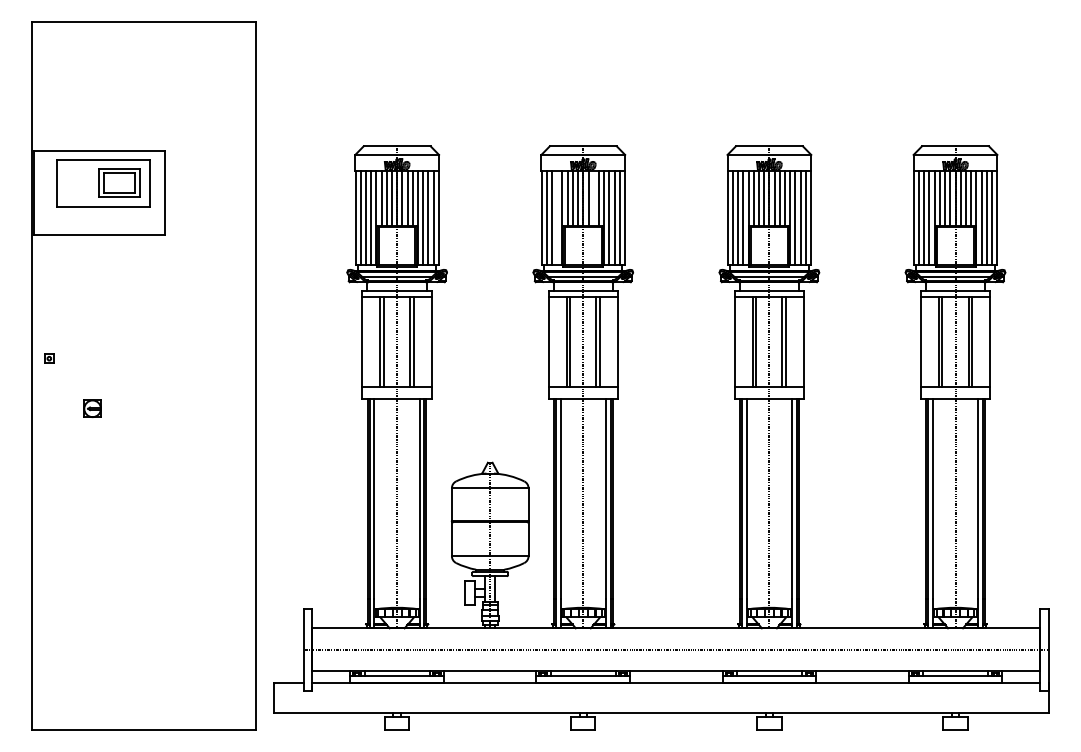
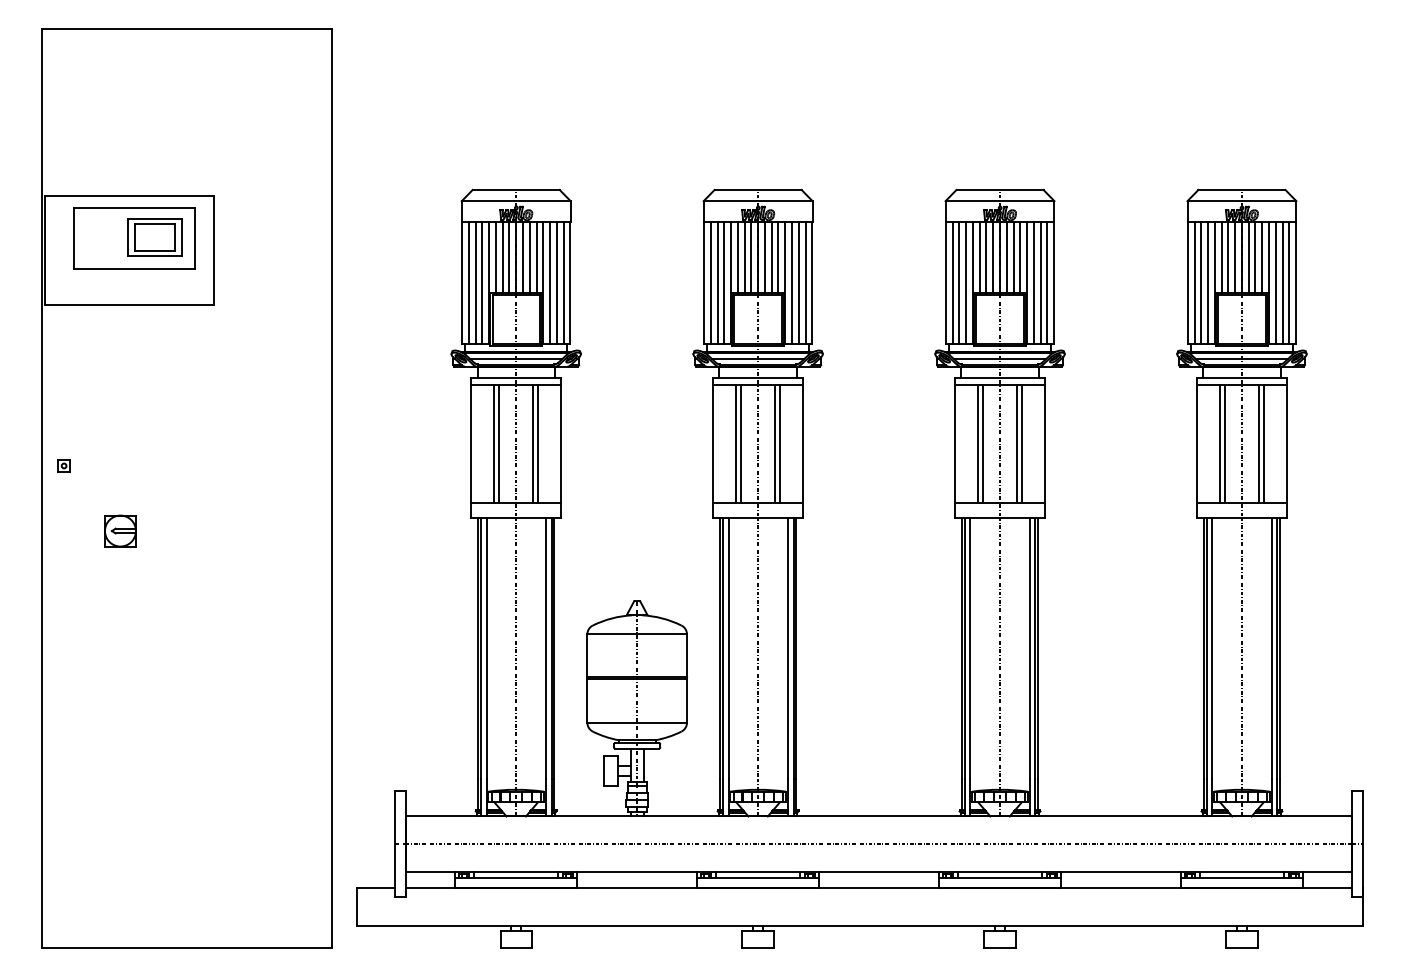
line: (593, 198) -> (771, 257), added
line: (557, 217) -> (724, 282), added
part: (92, 408) -> (120, 530), size x1.43

